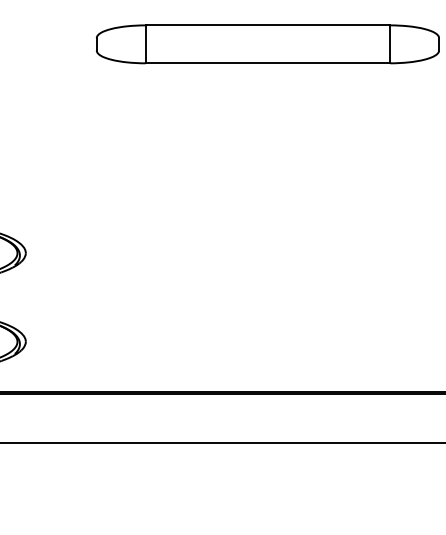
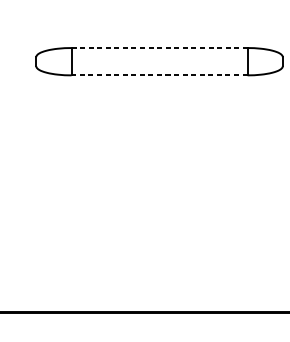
line: (268, 25) -> (159, 48), solid -> dashed
line: (267, 63) -> (159, 75), solid -> dashed

